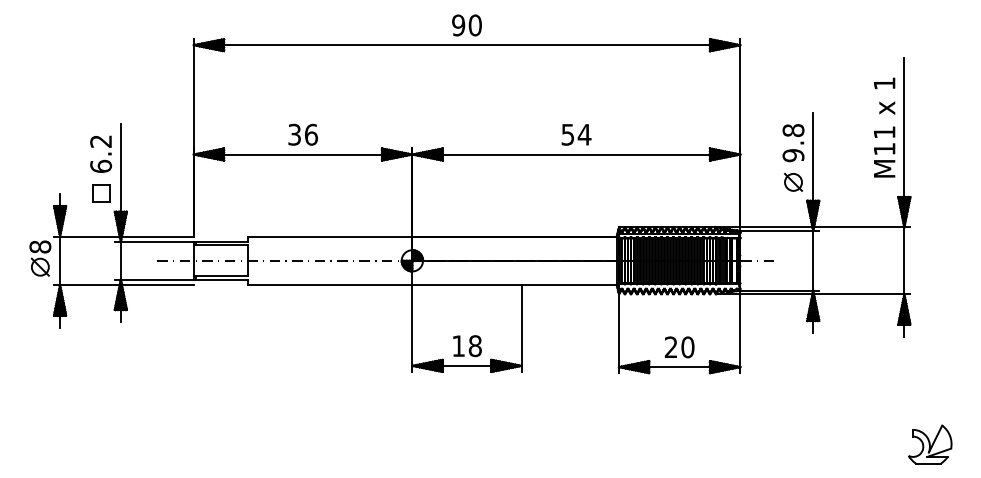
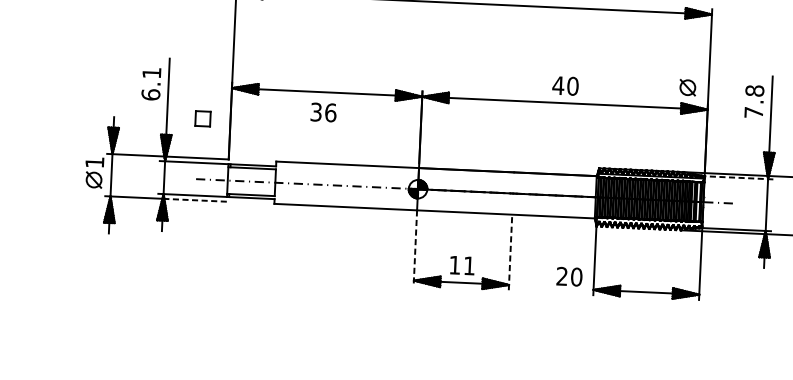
text: (302, 134) -> (323, 112), moved
text: (576, 134) -> (565, 85), 54 -> 40
text: (100, 141) -> (151, 73), 6.2 -> 6.1
text: (793, 155) -> (753, 112), 9.8 -> 7.8
part: (793, 182) -> (687, 87), moved
part: (101, 193) -> (203, 119), moved
line: (779, 231) -> (738, 178), solid -> dashed
text: (40, 246) -> (95, 162), 8 -> 1
line: (157, 285) -> (195, 200), solid -> dashed
line: (521, 328) -> (510, 252), solid -> dashed
line: (412, 329) -> (415, 248), solid -> dashed
text: (474, 346) -> (468, 266), 18 -> 11
text: (679, 347) -> (569, 276), moved

